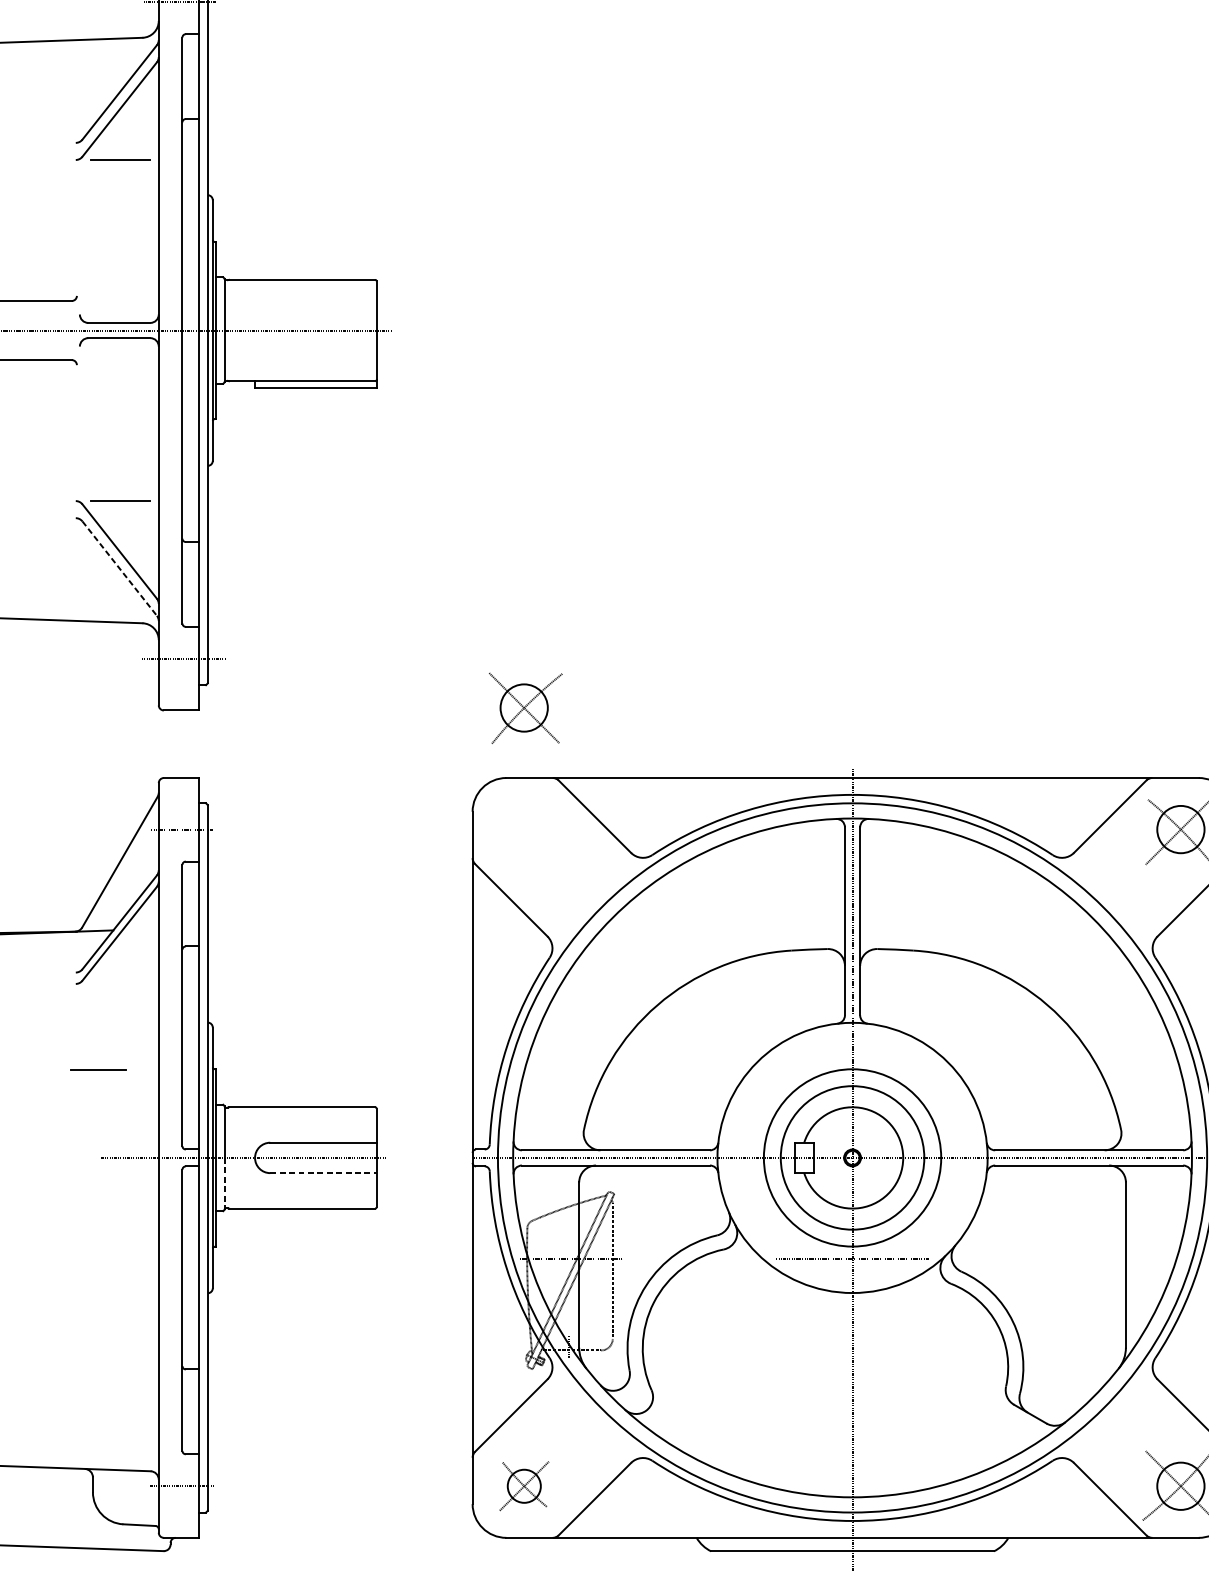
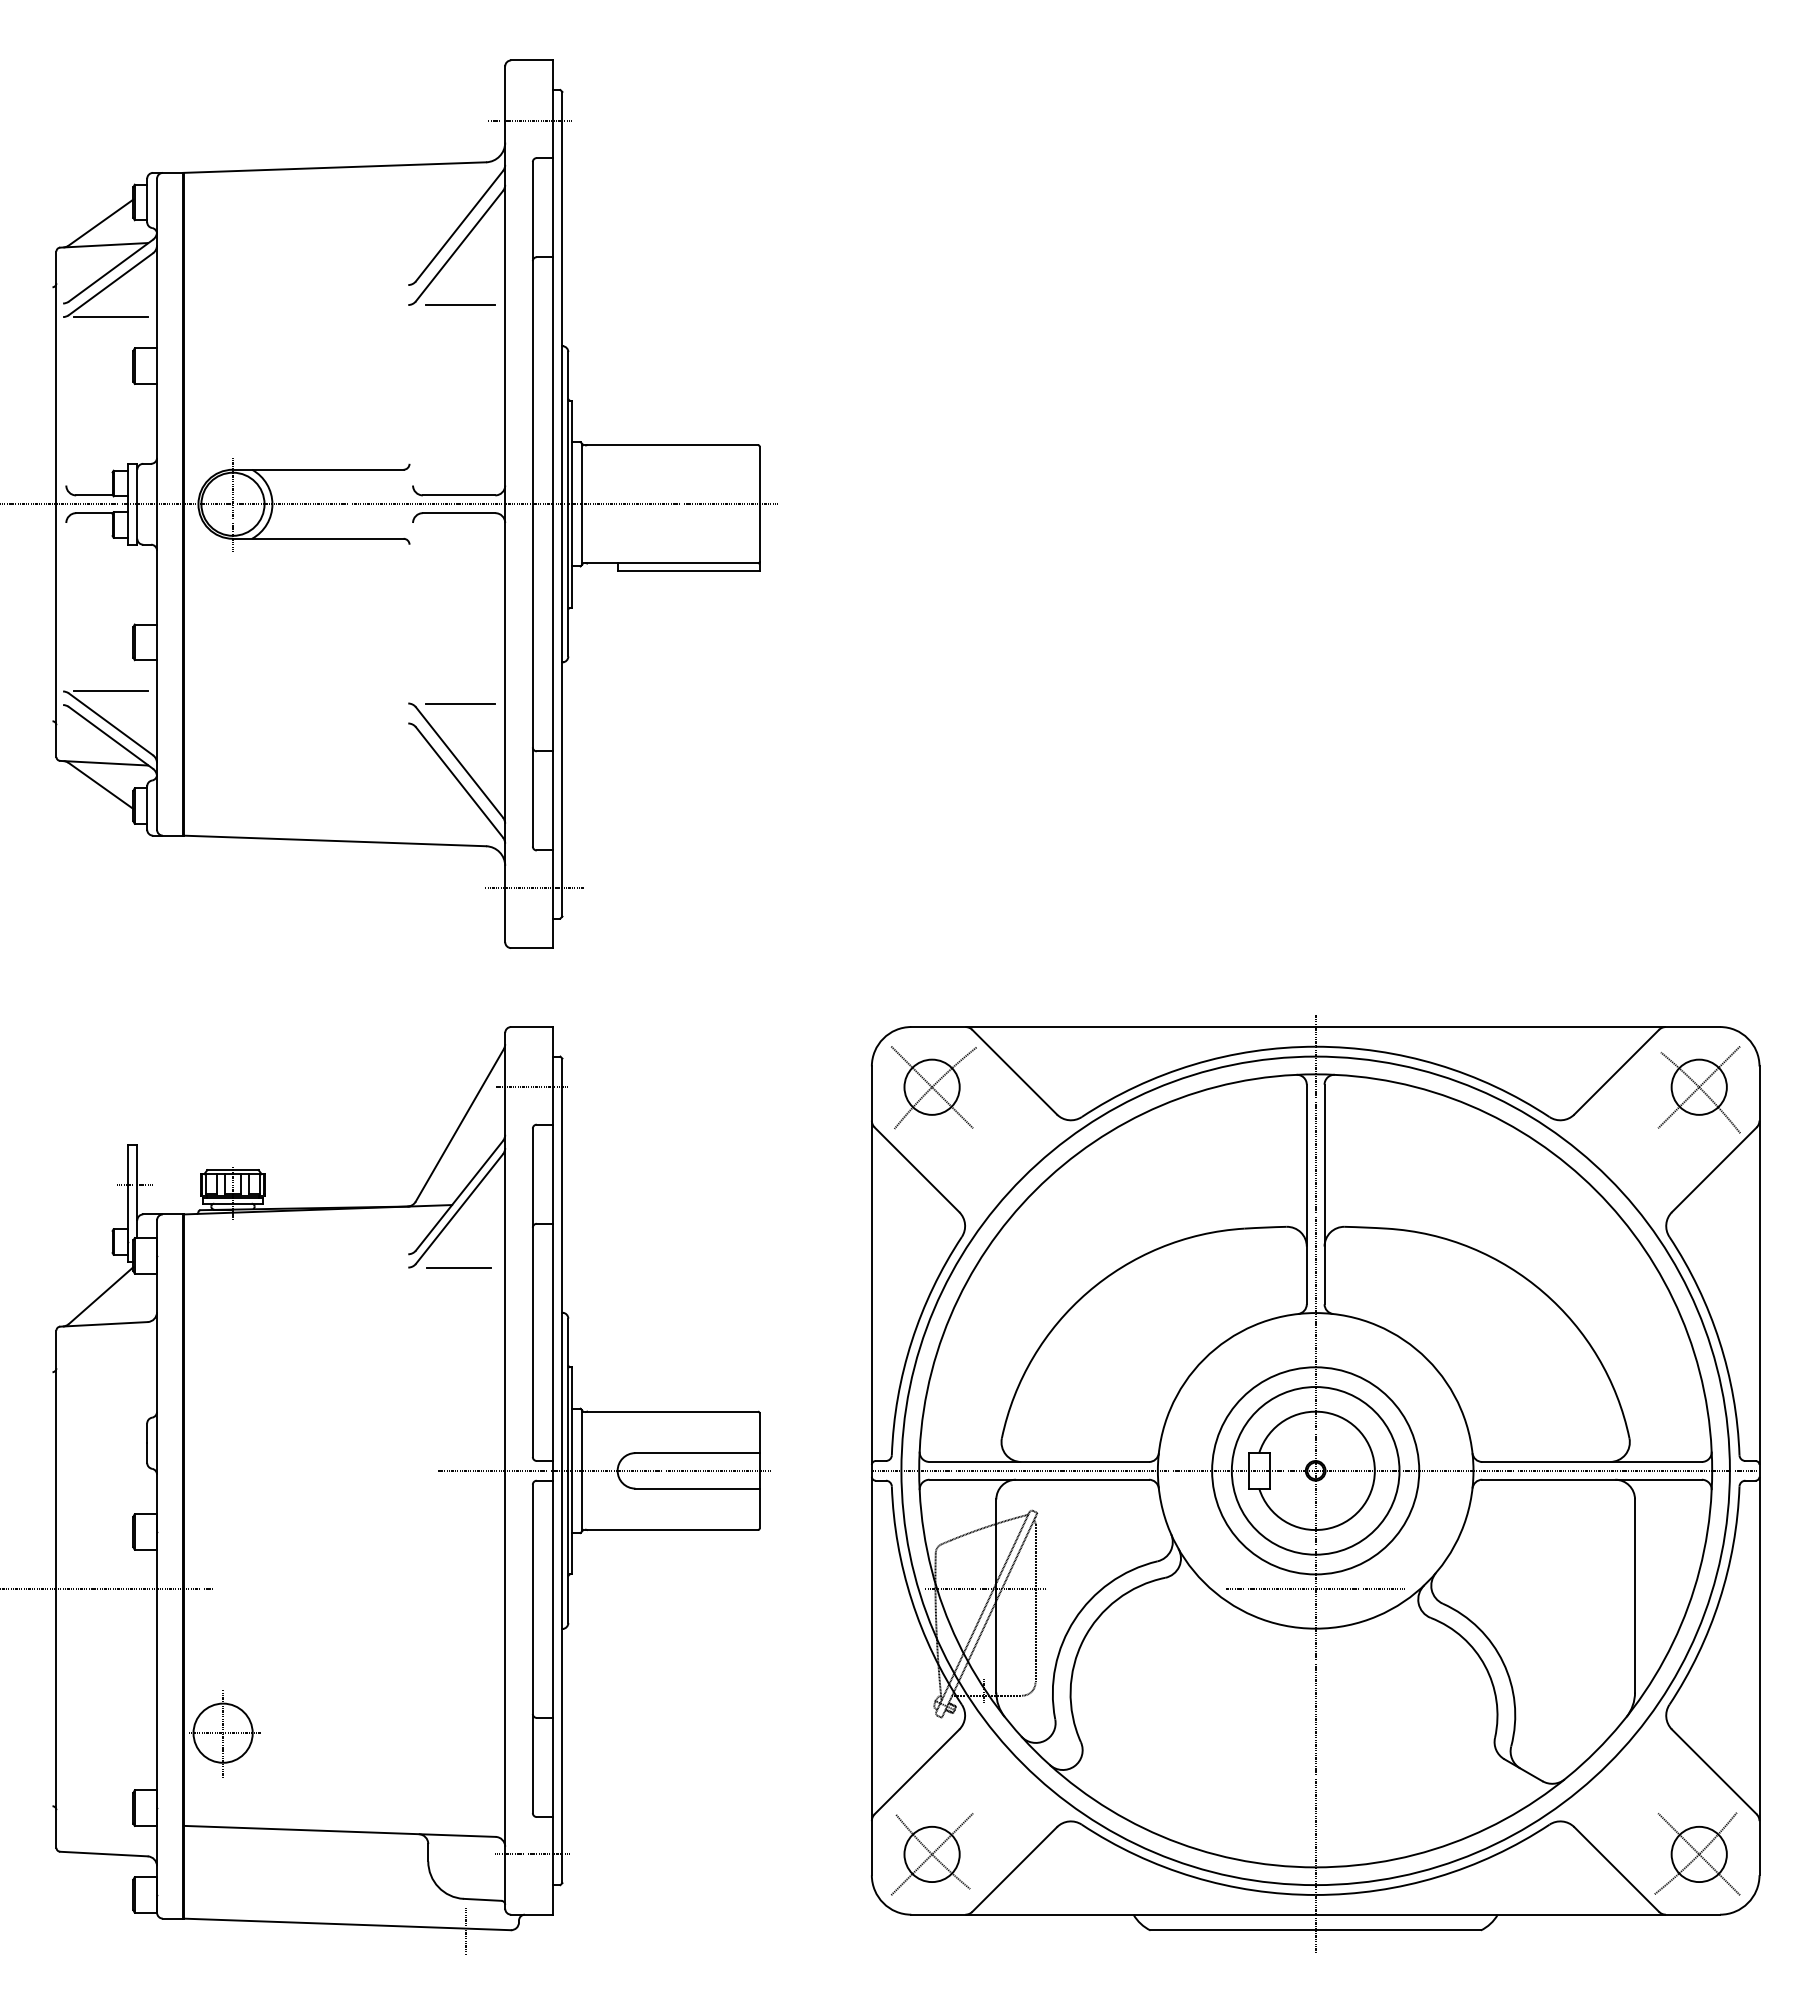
line: (119, 568) -> (459, 782), dashed -> solid
part: (525, 708) -> (933, 1087), moved
line: (98, 1070) -> (458, 1267), moved
line: (324, 1173) -> (698, 1488), dashed -> solid
line: (224, 1184) -> (582, 1501), dashed -> solid
part: (524, 1486) -> (932, 1854), size x1.43
line: (124, 1552) -> (465, 1931), added

